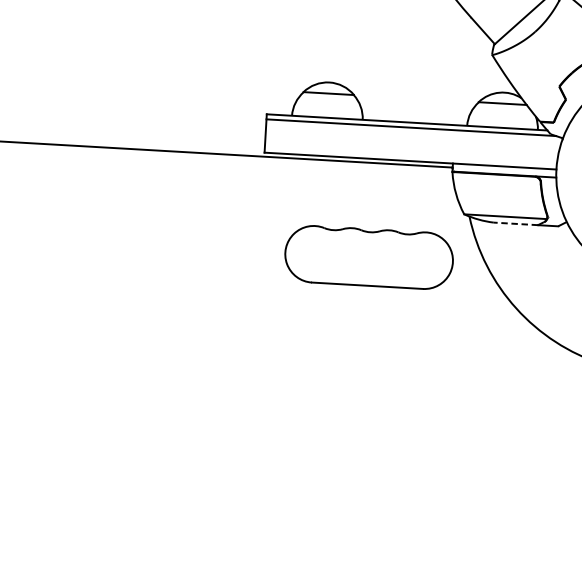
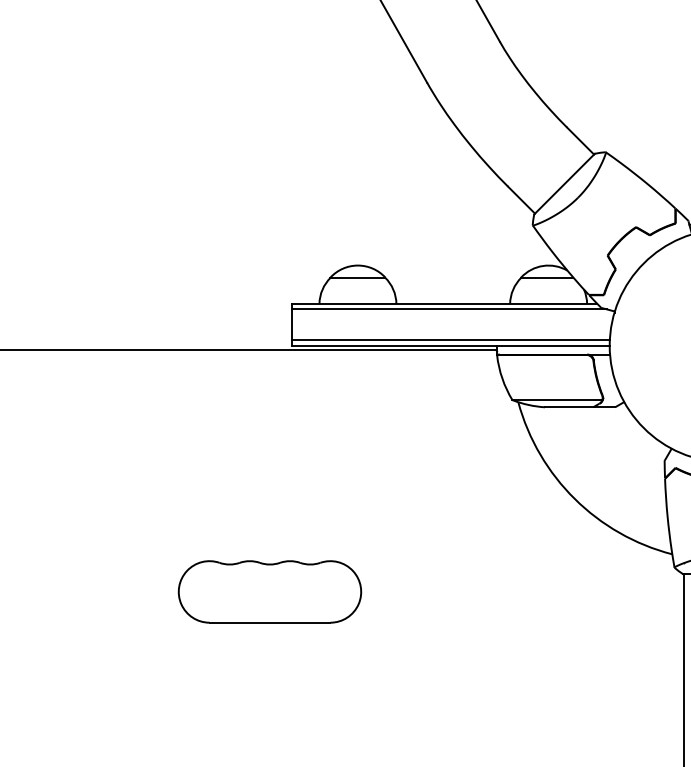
line: (410, 156) -> (450, 340), added
line: (515, 224) -> (568, 407), dashed -> solid
part: (368, 257) -> (269, 591), moved

